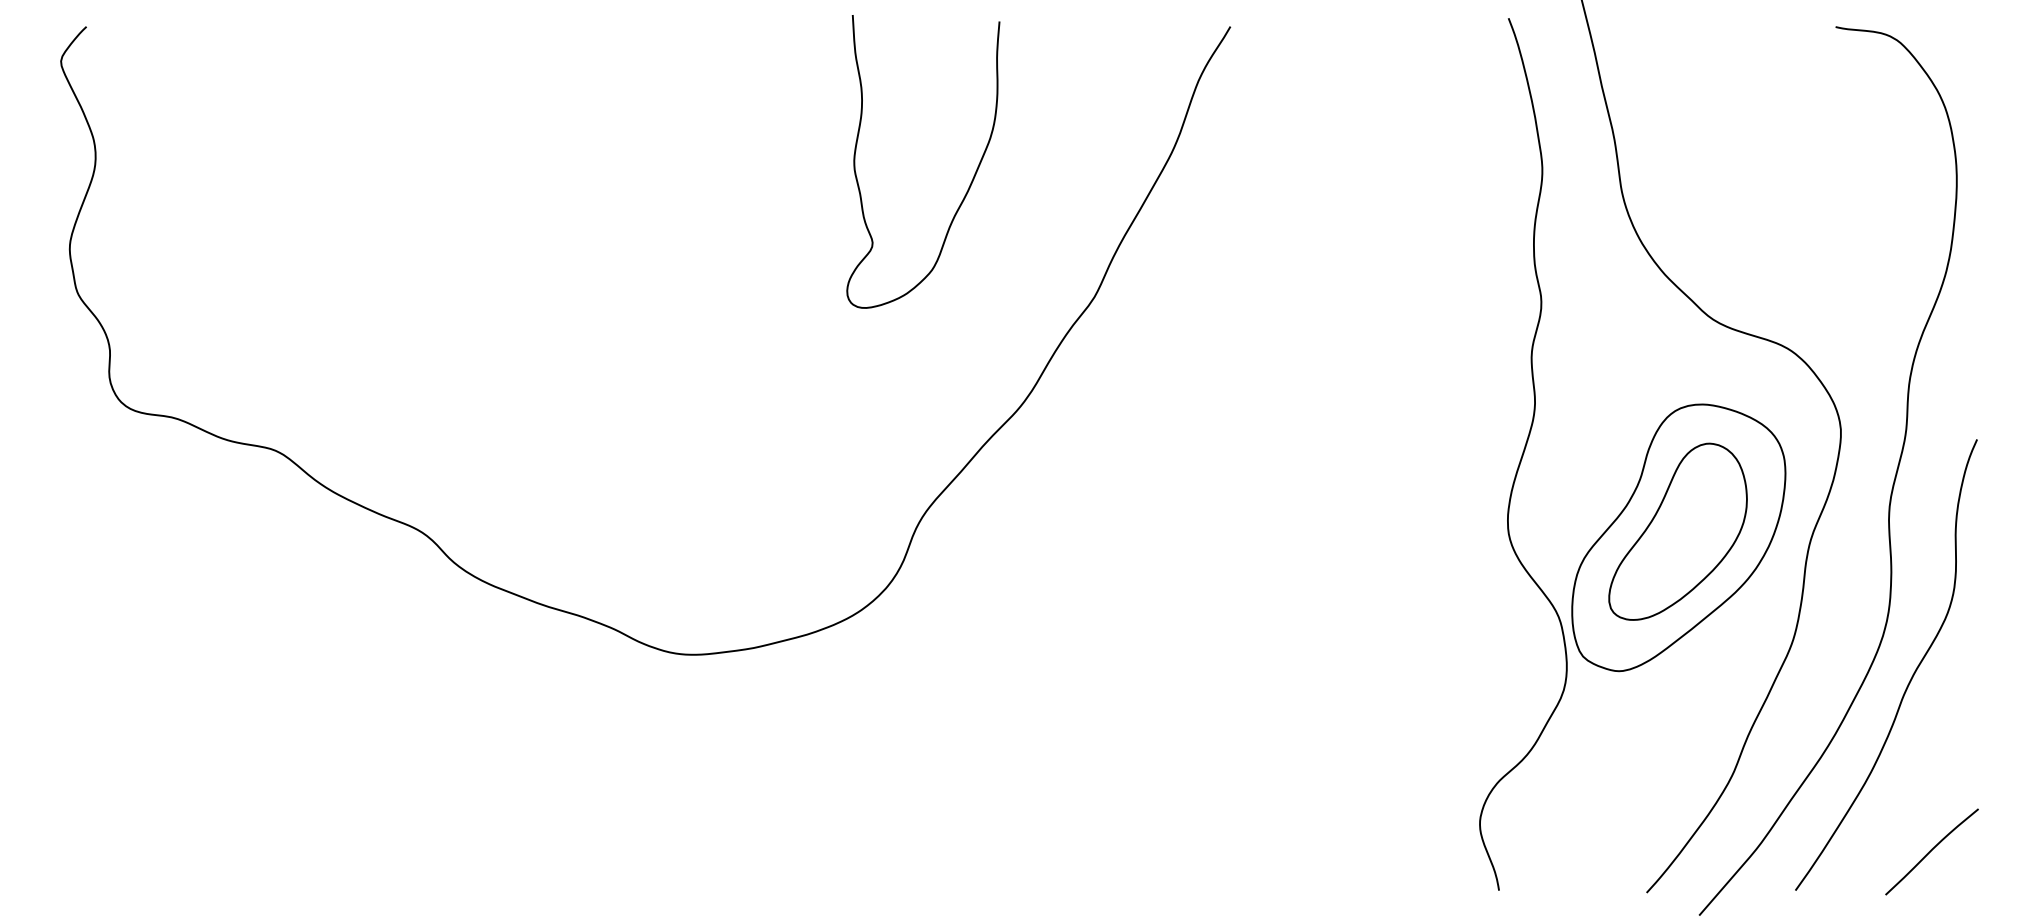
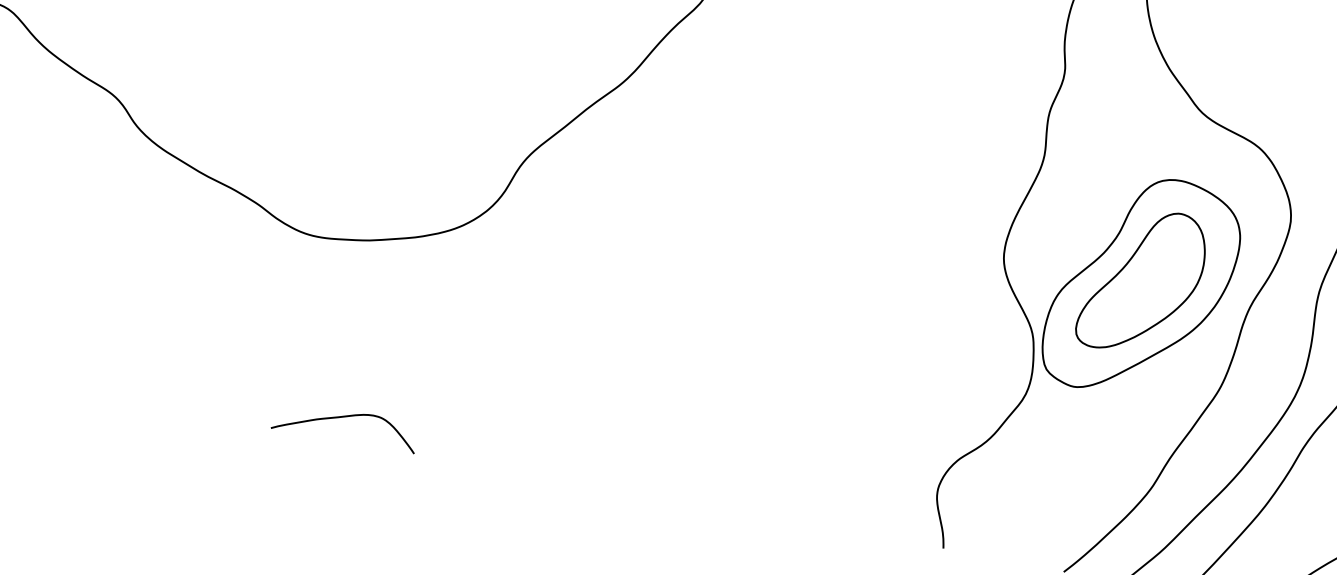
curve: (760, 863) -> (343, 417), added

